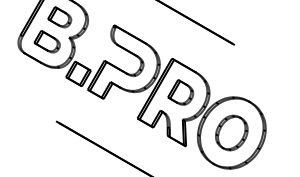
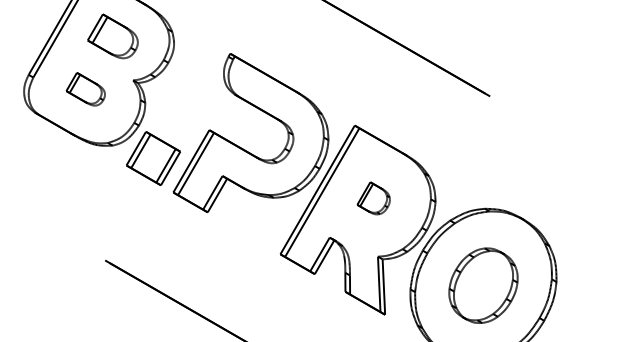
part: (46, 41) -> (84, 88), size x0.7
part: (180, 92) -> (373, 198), size x0.6

